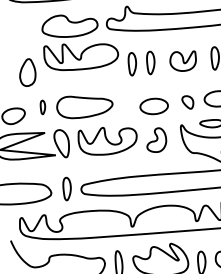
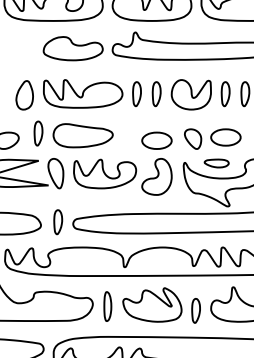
part: (81, 55) -> (83, 93), moved
part: (182, 61) -> (190, 94), size x1.43
part: (188, 101) -> (193, 138), size x1.43
part: (43, 107) -> (38, 133), size x1.67
part: (156, 139) -> (156, 176), size x1.43

